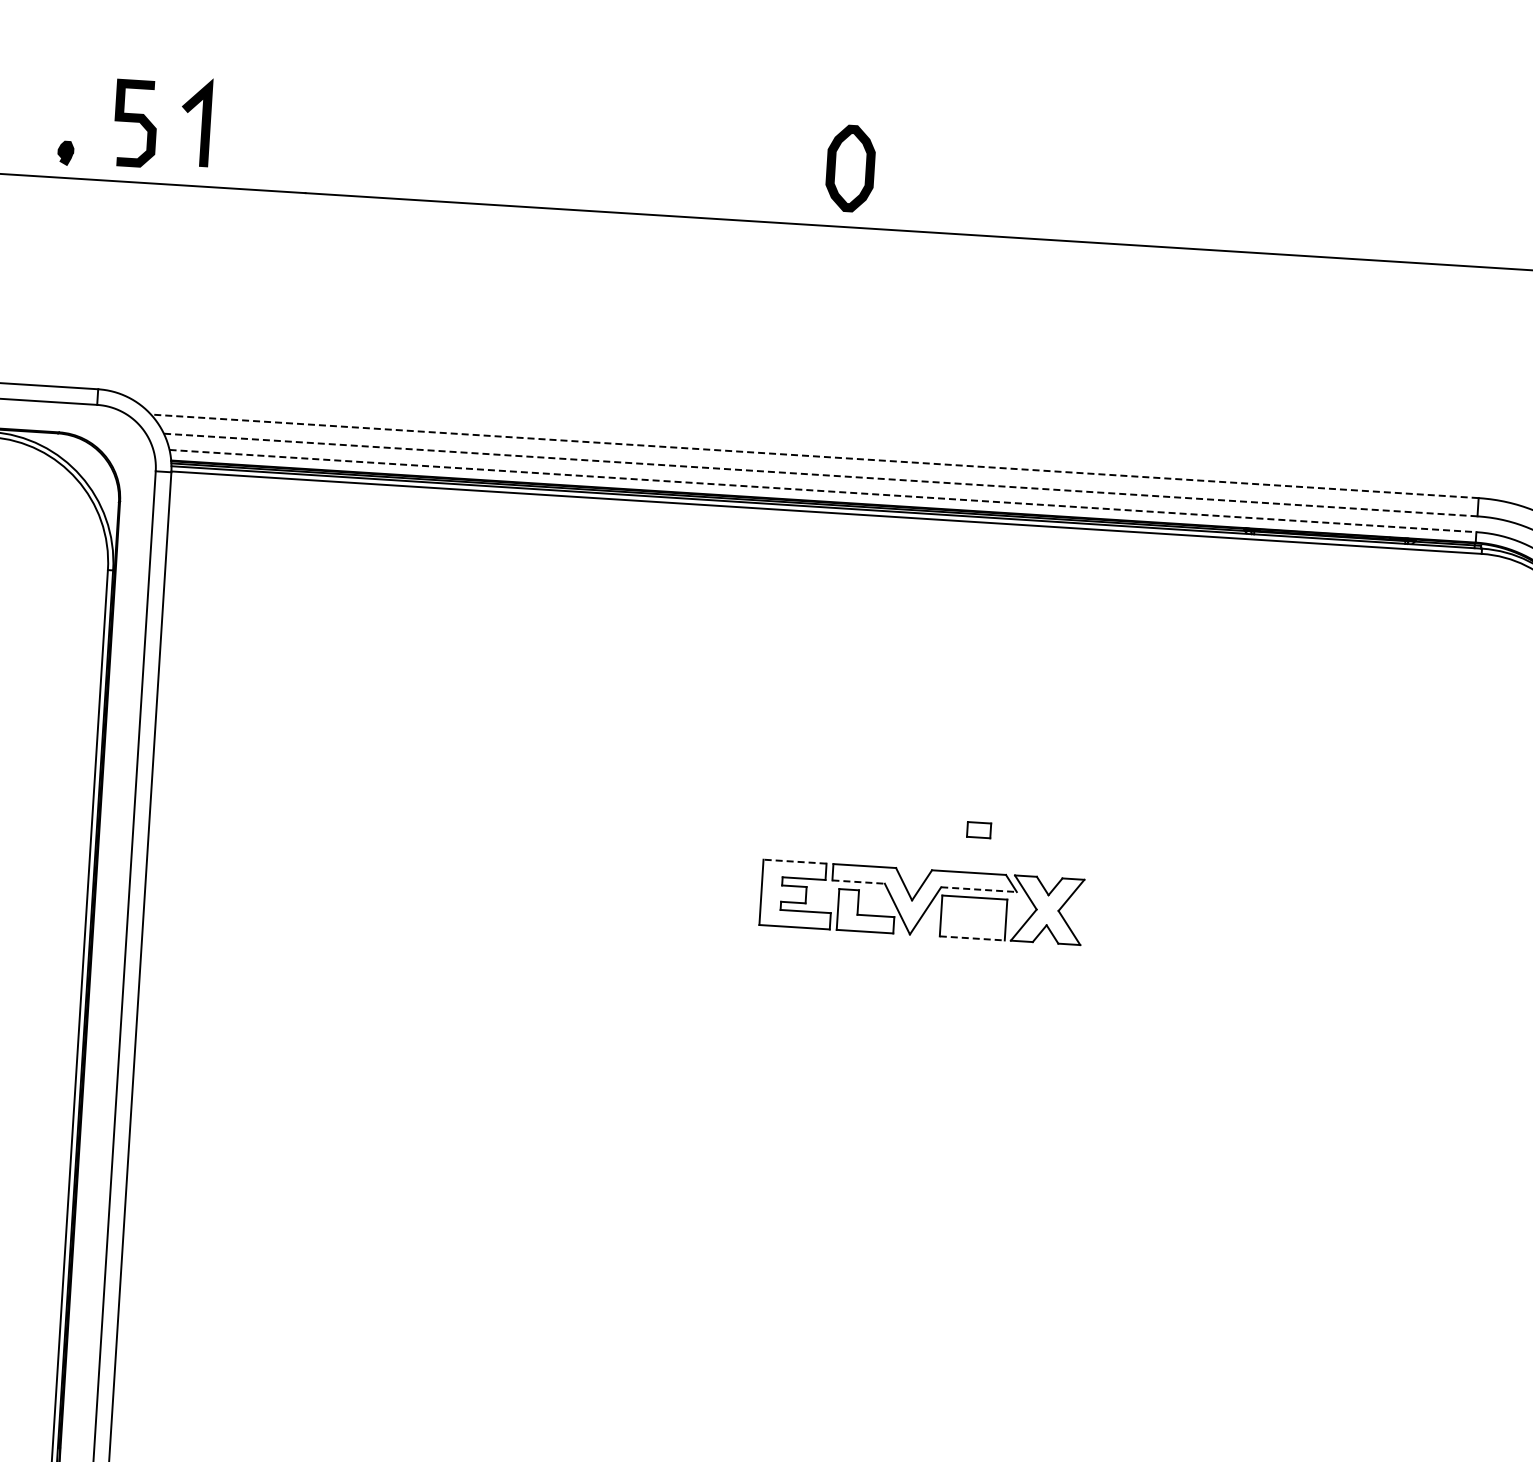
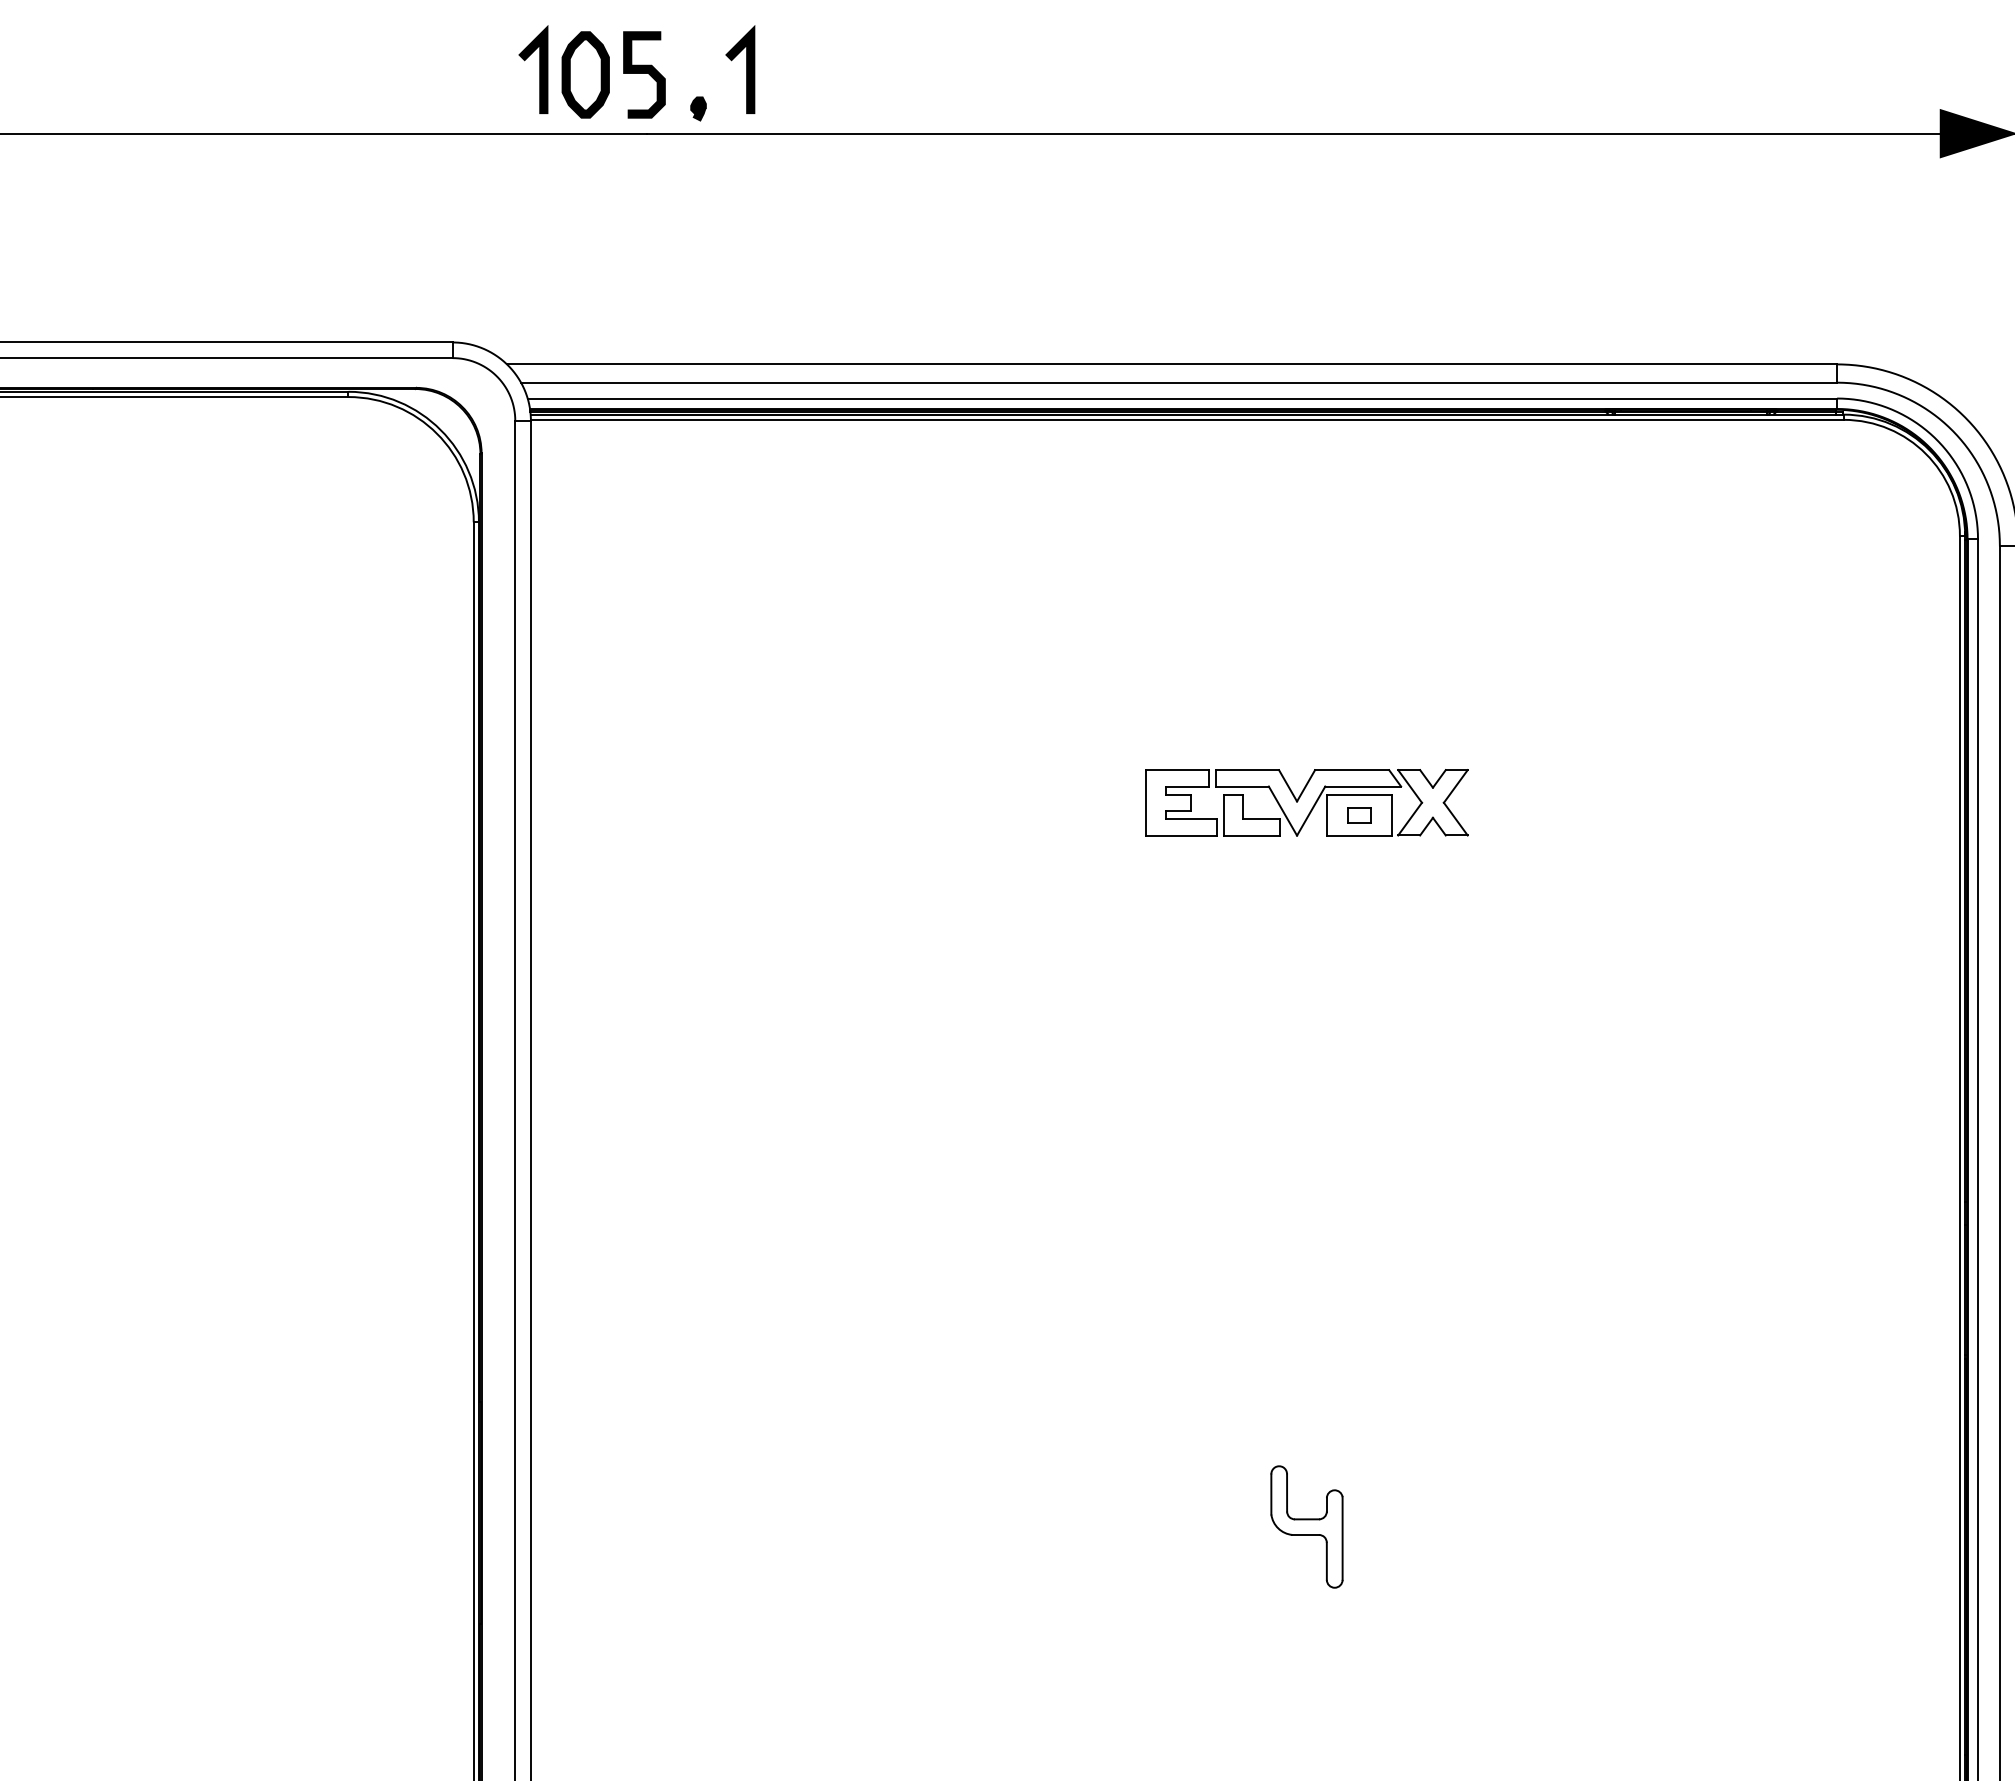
curve: (135, 122) -> (644, 73), moved
line: (408, 135) -> (746, 69), added
part: (65, 152) -> (698, 108), moved
part: (850, 168) -> (585, 74), moved
line: (814, 456) -> (1171, 364), dashed -> solid
line: (820, 474) -> (1178, 382), dashed -> solid
line: (823, 491) -> (1182, 398), dashed -> solid
part: (979, 830) -> (1359, 815), moved
line: (794, 861) -> (1177, 770), dashed -> solid
line: (859, 882) -> (1243, 786), dashed -> solid
line: (979, 889) -> (1363, 786), dashed -> solid
line: (972, 938) -> (1359, 835), dashed -> solid

